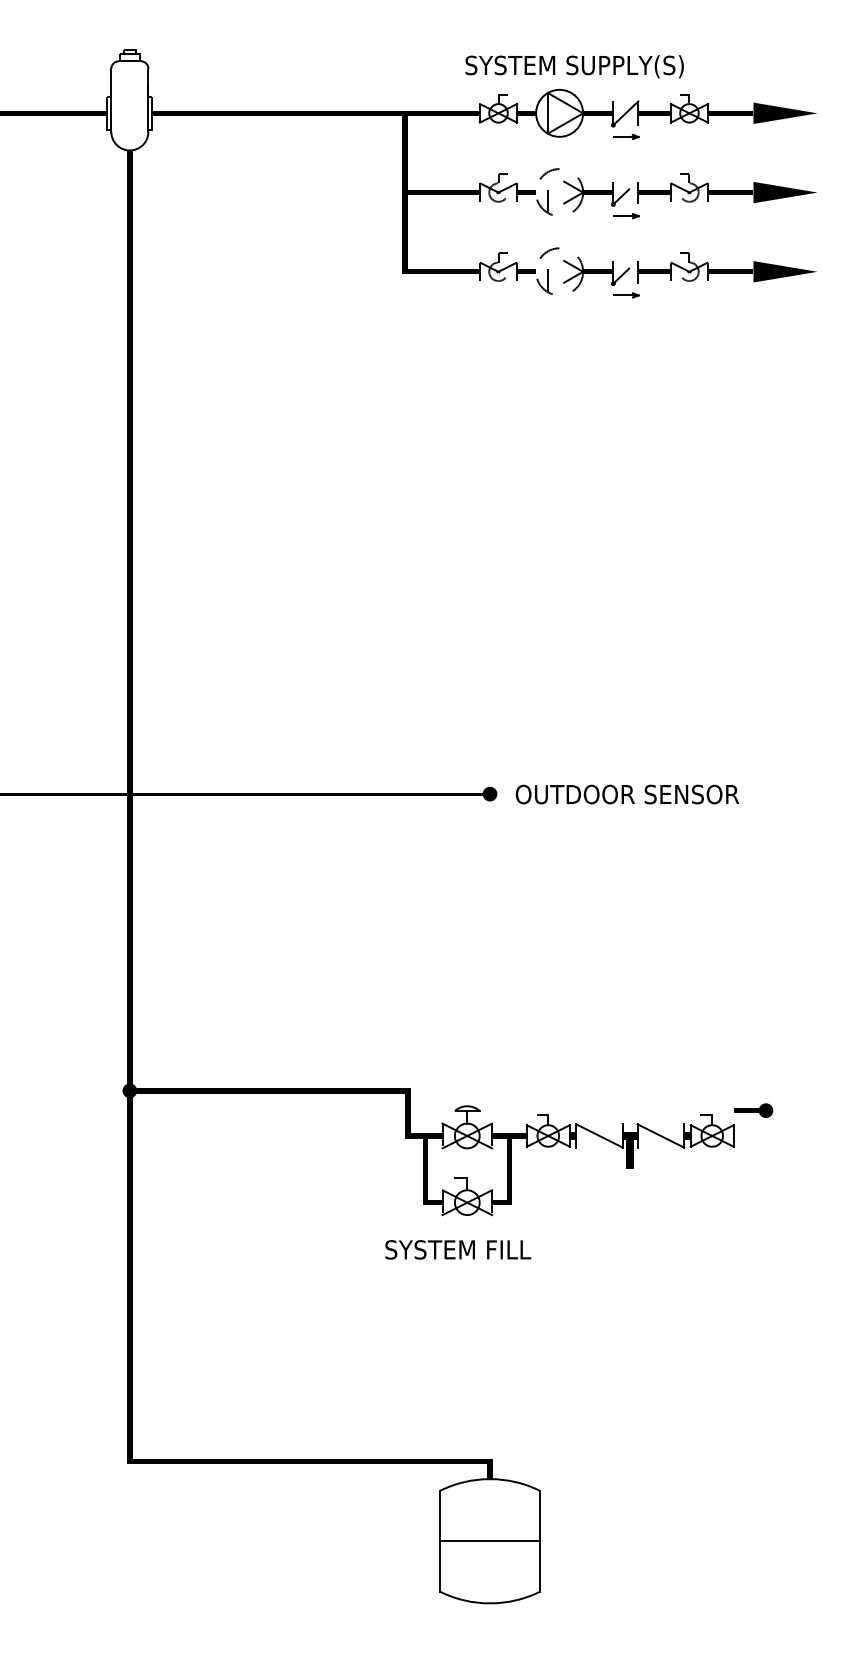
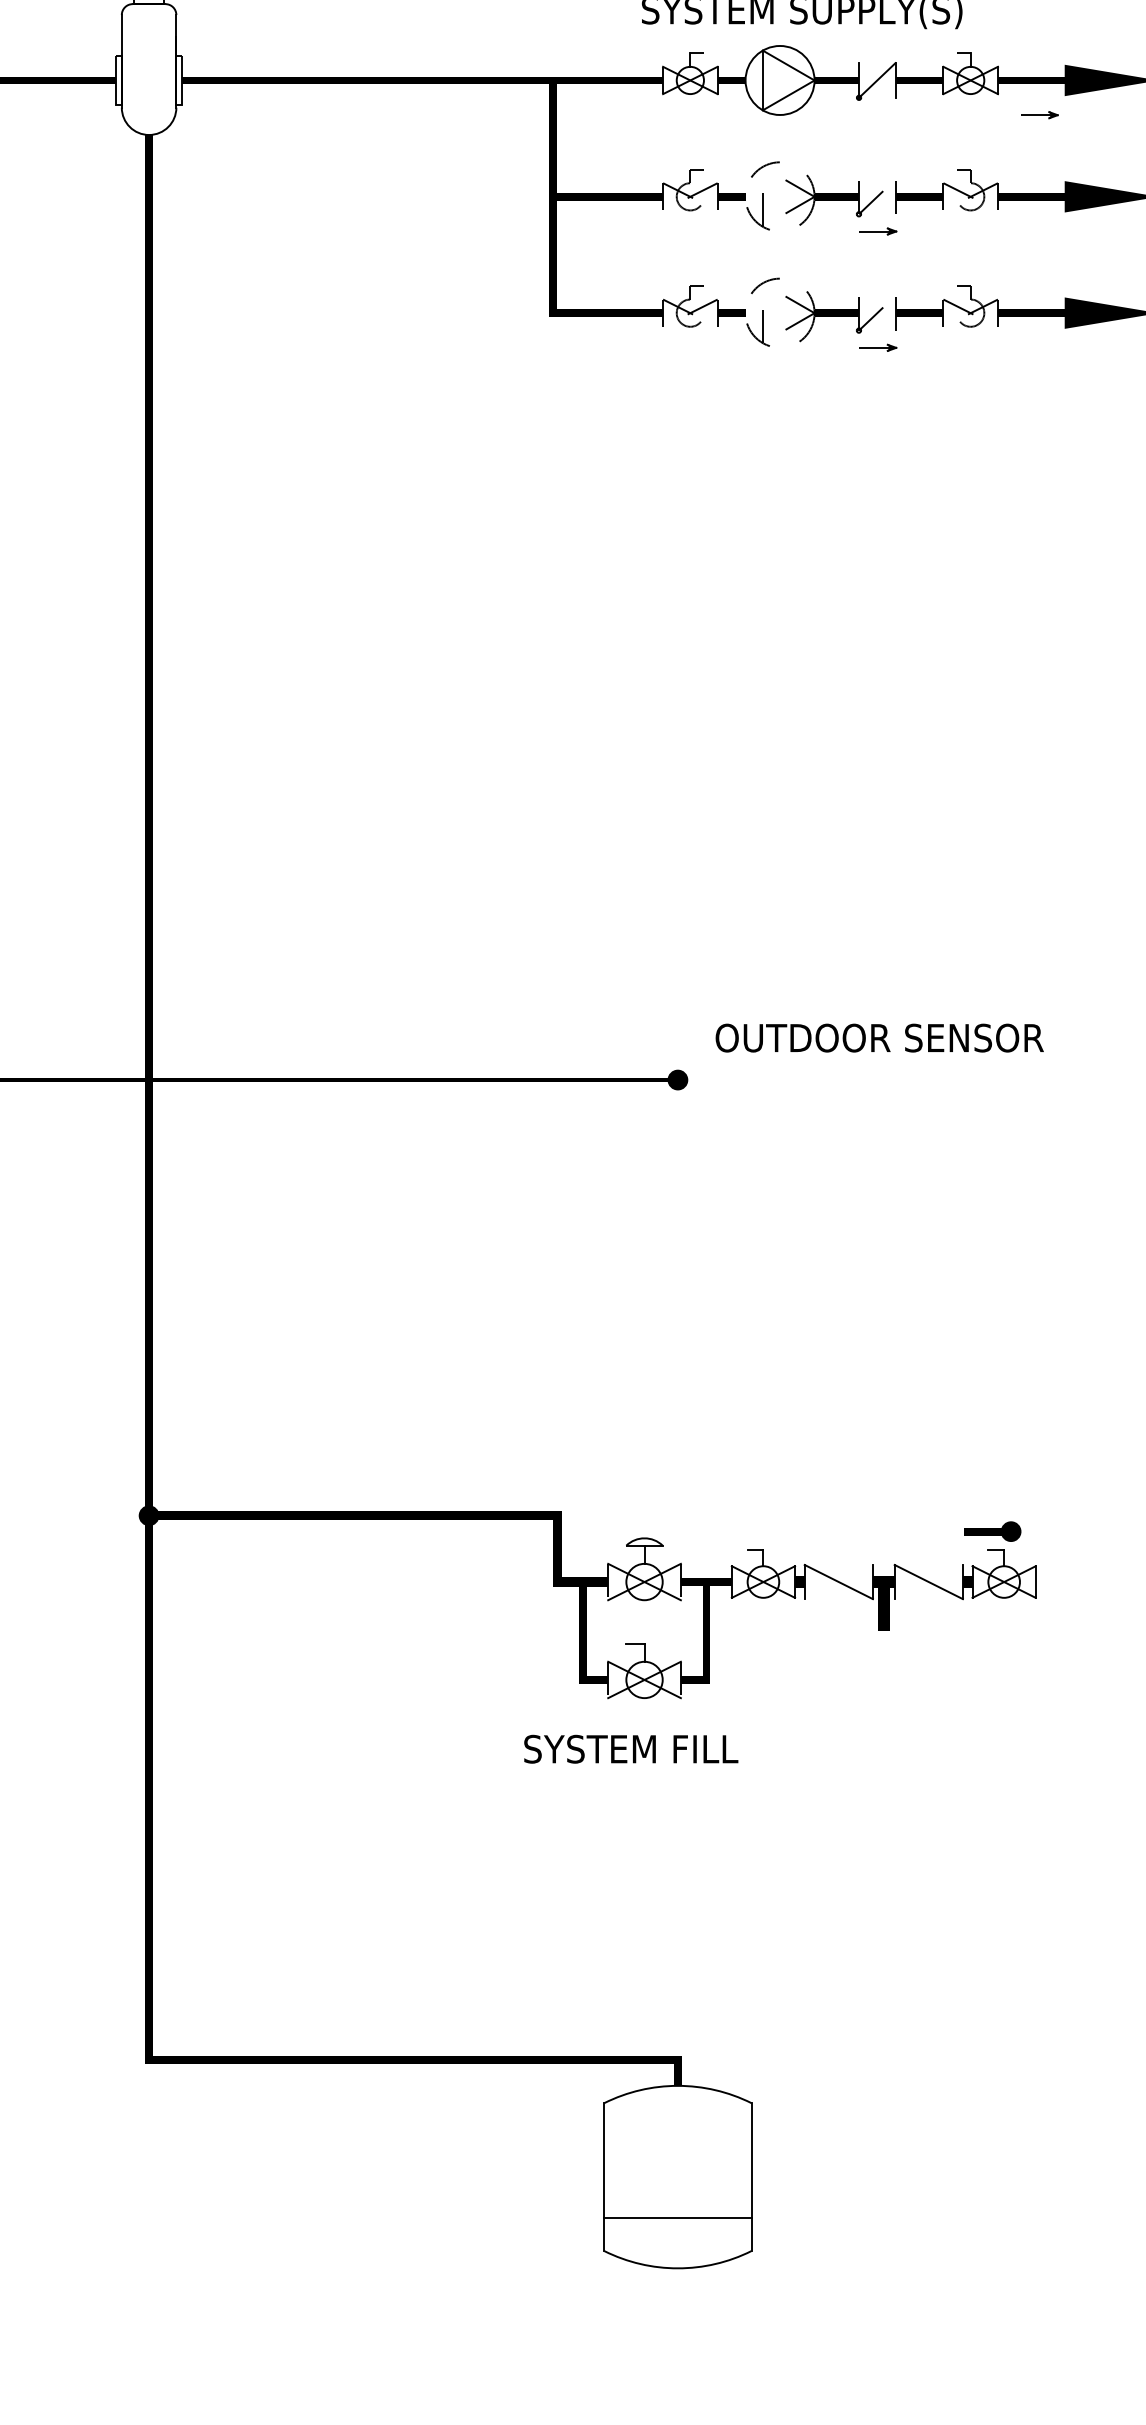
part: (626, 136) -> (1039, 114), moved
text: (627, 794) -> (879, 1038), moved
part: (753, 1110) -> (992, 1531), moved
line: (489, 1541) -> (677, 2218), moved

